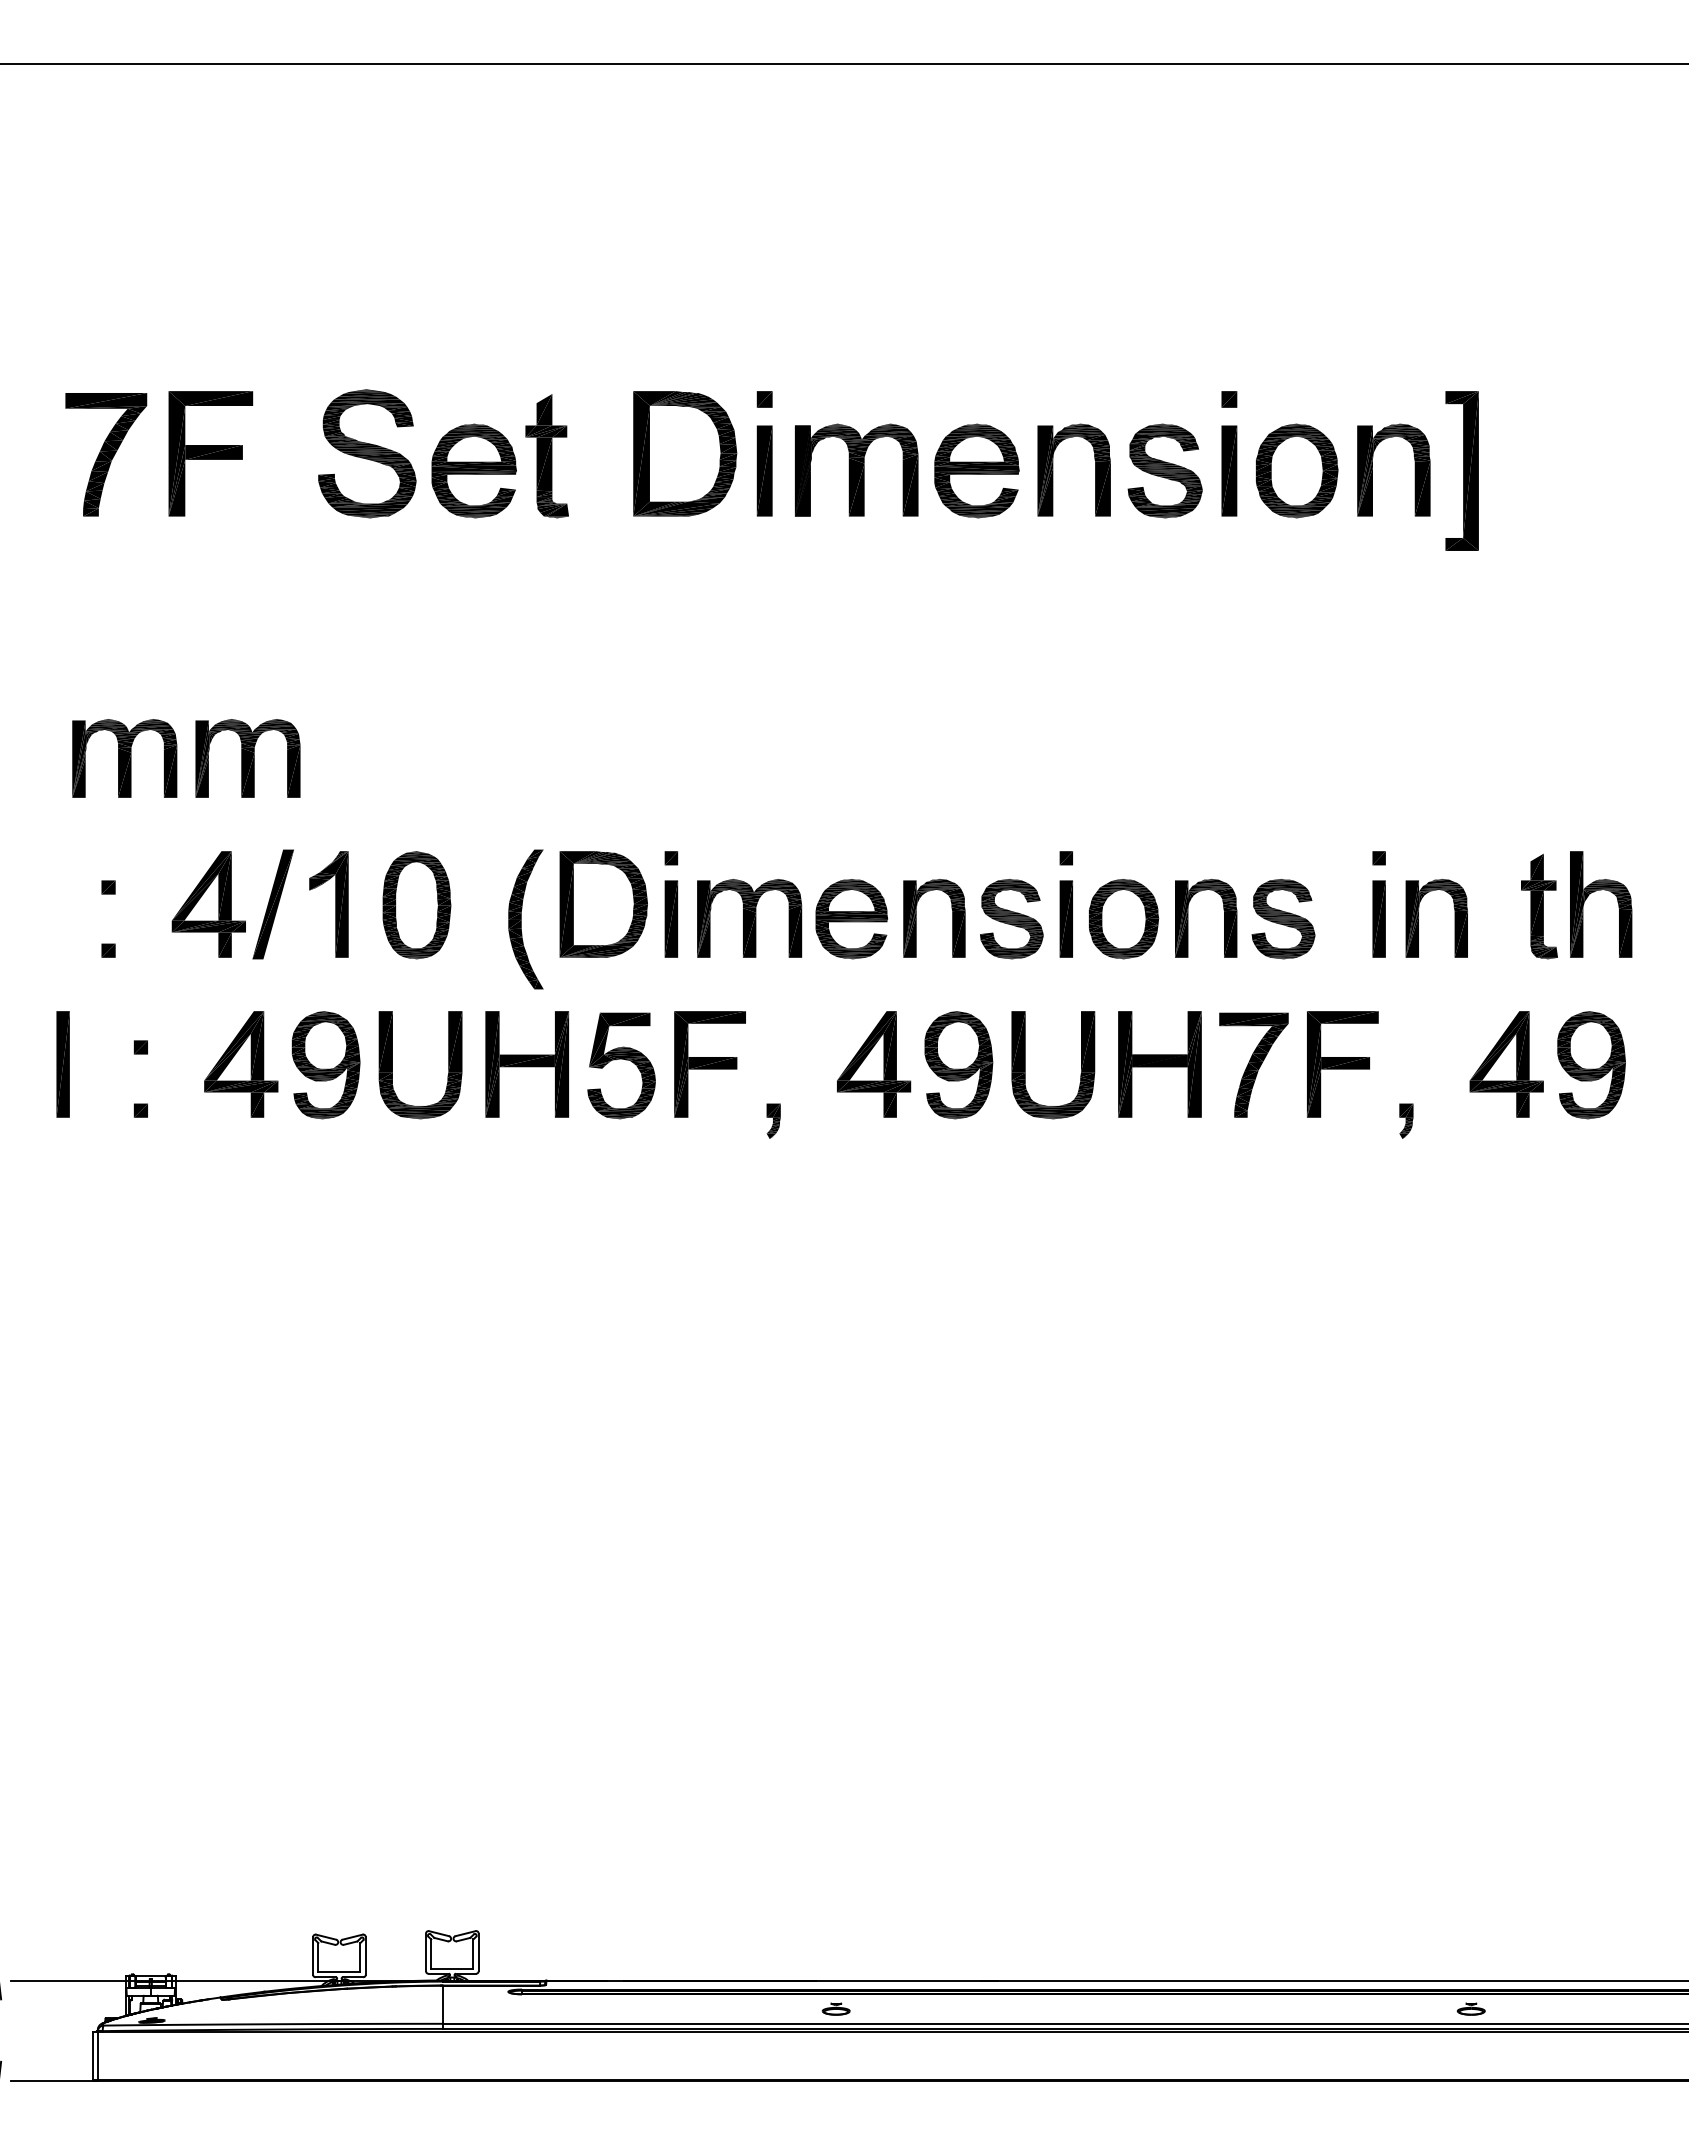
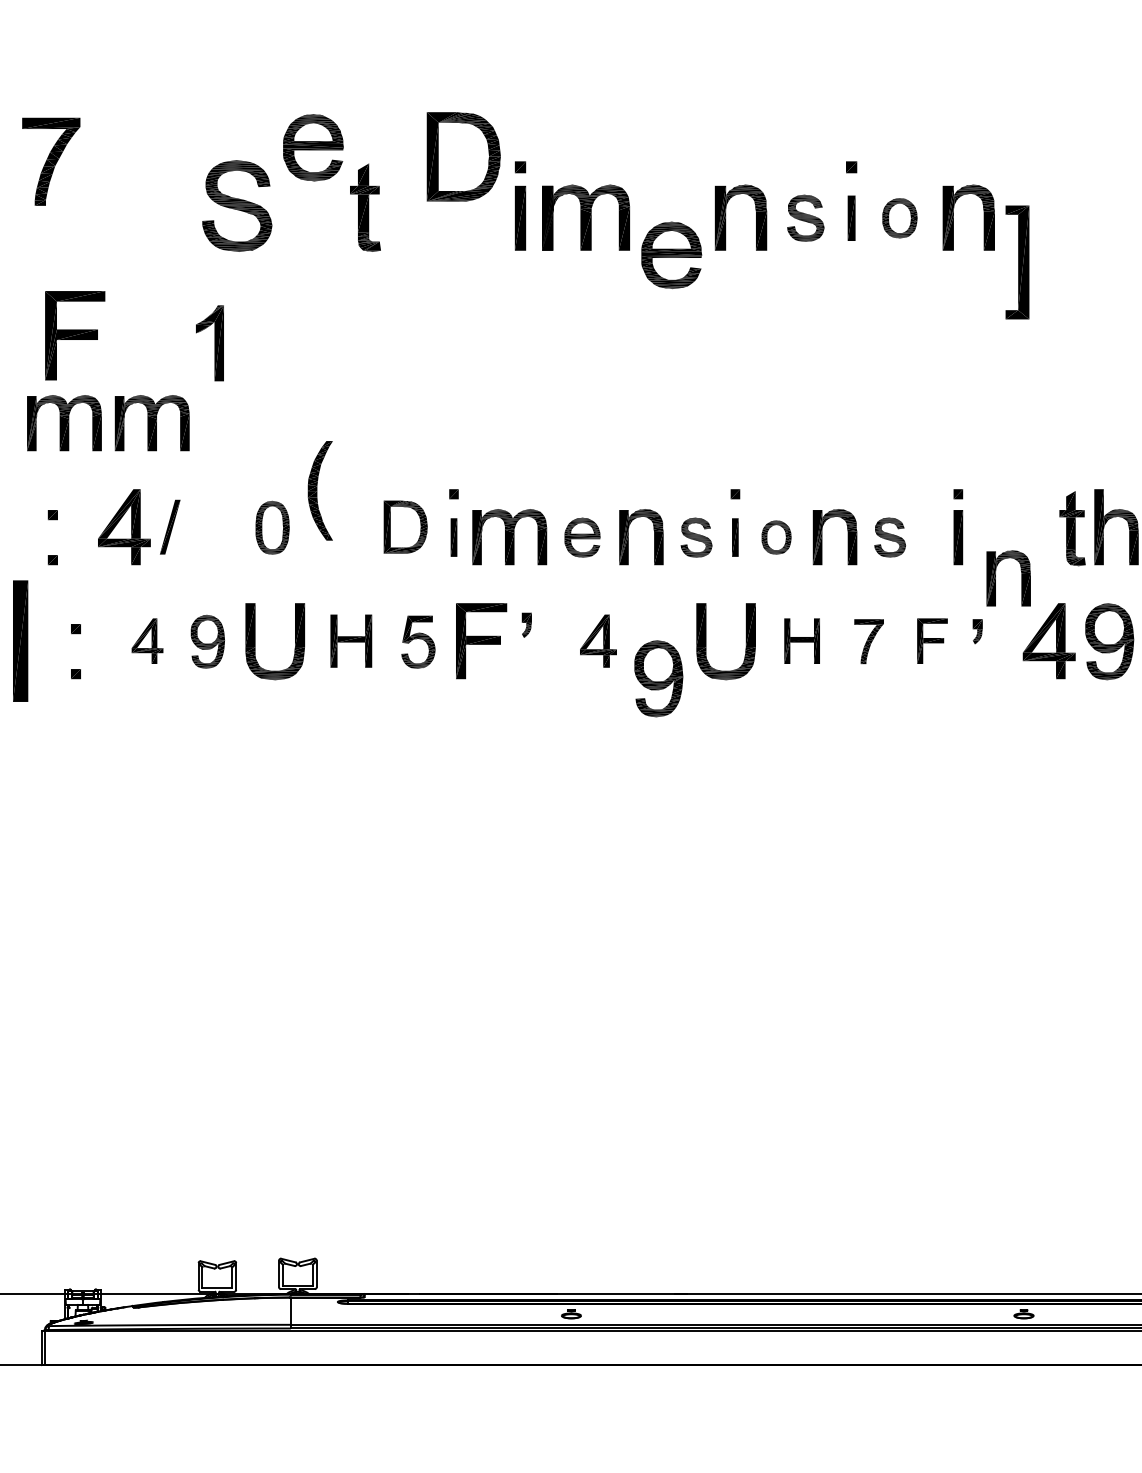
part: (210, 453) -> (74, 335), moved
part: (685, 453) -> (464, 156), moved
part: (106, 454) -> (51, 161), moved
part: (473, 470) -> (312, 147), moved
part: (976, 470) -> (671, 254), moved
part: (1164, 470) -> (805, 217), size x0.7
part: (1229, 470) -> (851, 217), size x0.7
part: (1297, 470) -> (900, 217), size x0.6
part: (1461, 470) -> (1017, 262), moved
part: (272, 904) -> (169, 527), size x0.7
part: (335, 904) -> (214, 343), moved
part: (603, 904) -> (405, 527), size x0.7
part: (416, 905) -> (272, 527), size x0.7
part: (671, 918) -> (454, 537), size x0.7
part: (1065, 918) -> (734, 537), size x0.7
part: (1124, 918) -> (776, 537), size x0.6
part: (1283, 918) -> (890, 537), size x0.7
part: (1418, 918) -> (995, 578), moved
part: (525, 919) -> (320, 490), moved
part: (851, 919) -> (582, 537), size x0.7
part: (1011, 919) -> (696, 537), size x0.7
part: (62, 1064) -> (20, 641), size x1.6
part: (241, 1064) -> (147, 641), size x0.6
part: (527, 1064) -> (351, 641), size x0.7
part: (874, 1064) -> (598, 641), size x0.7
part: (1159, 1064) -> (801, 641), size x0.6
part: (1253, 1064) -> (868, 641), size x0.6
part: (1342, 1064) -> (932, 641), size x0.6
part: (325, 1065) -> (207, 641), size x0.7
part: (621, 1065) -> (418, 641), size x0.7
part: (958, 1065) -> (658, 678), moved
part: (773, 1120) -> (526, 624), moved
part: (1406, 1120) -> (977, 631), moved

